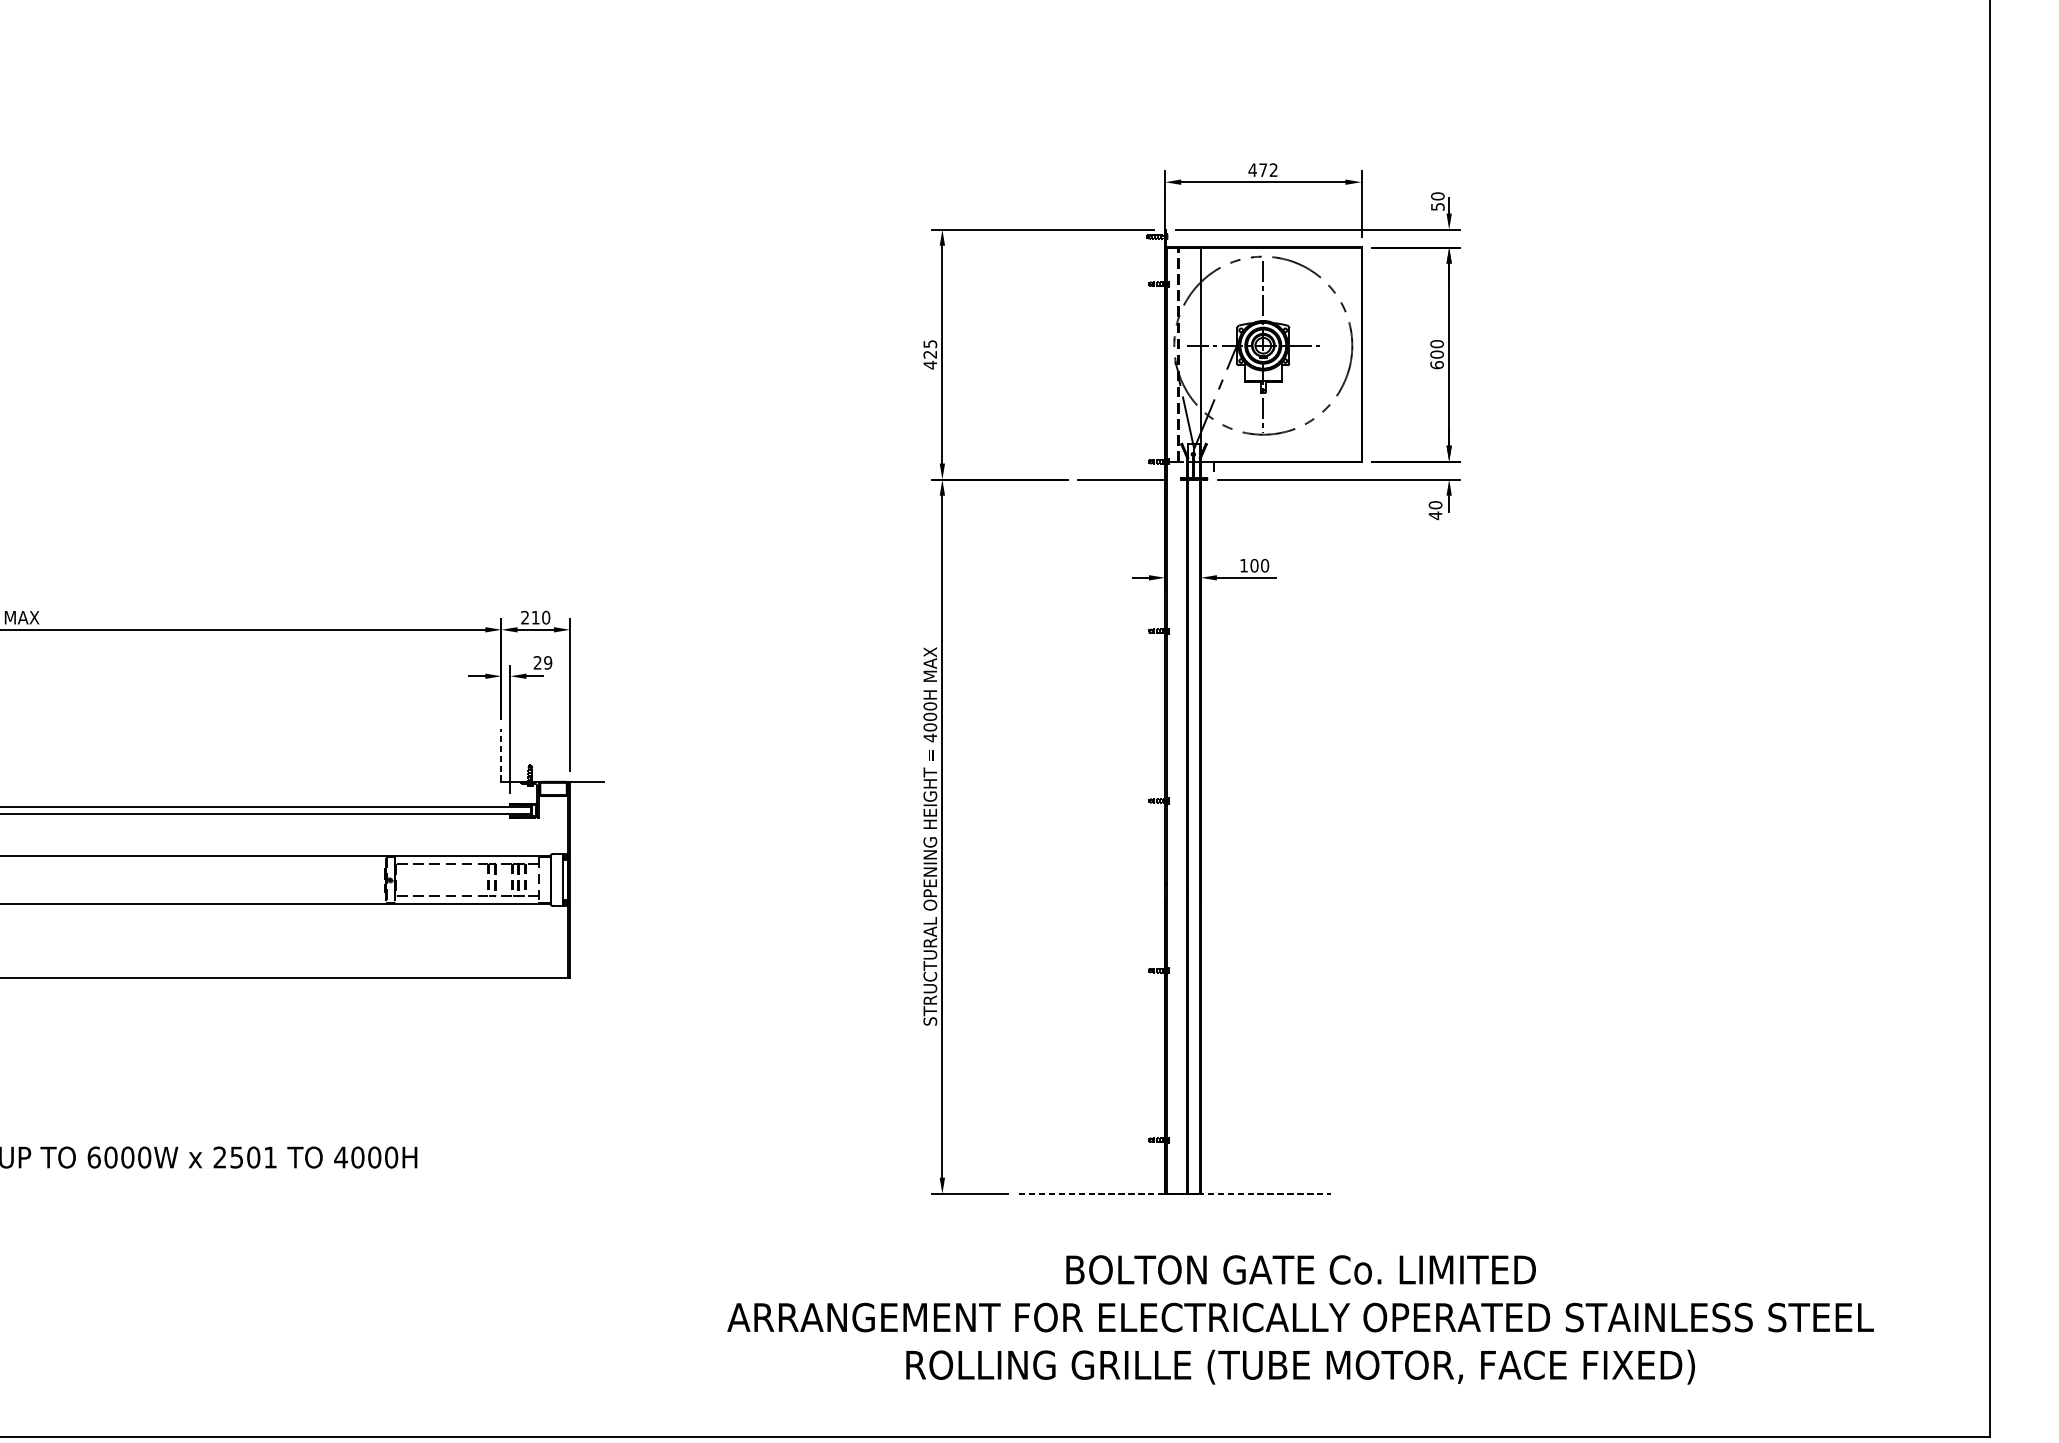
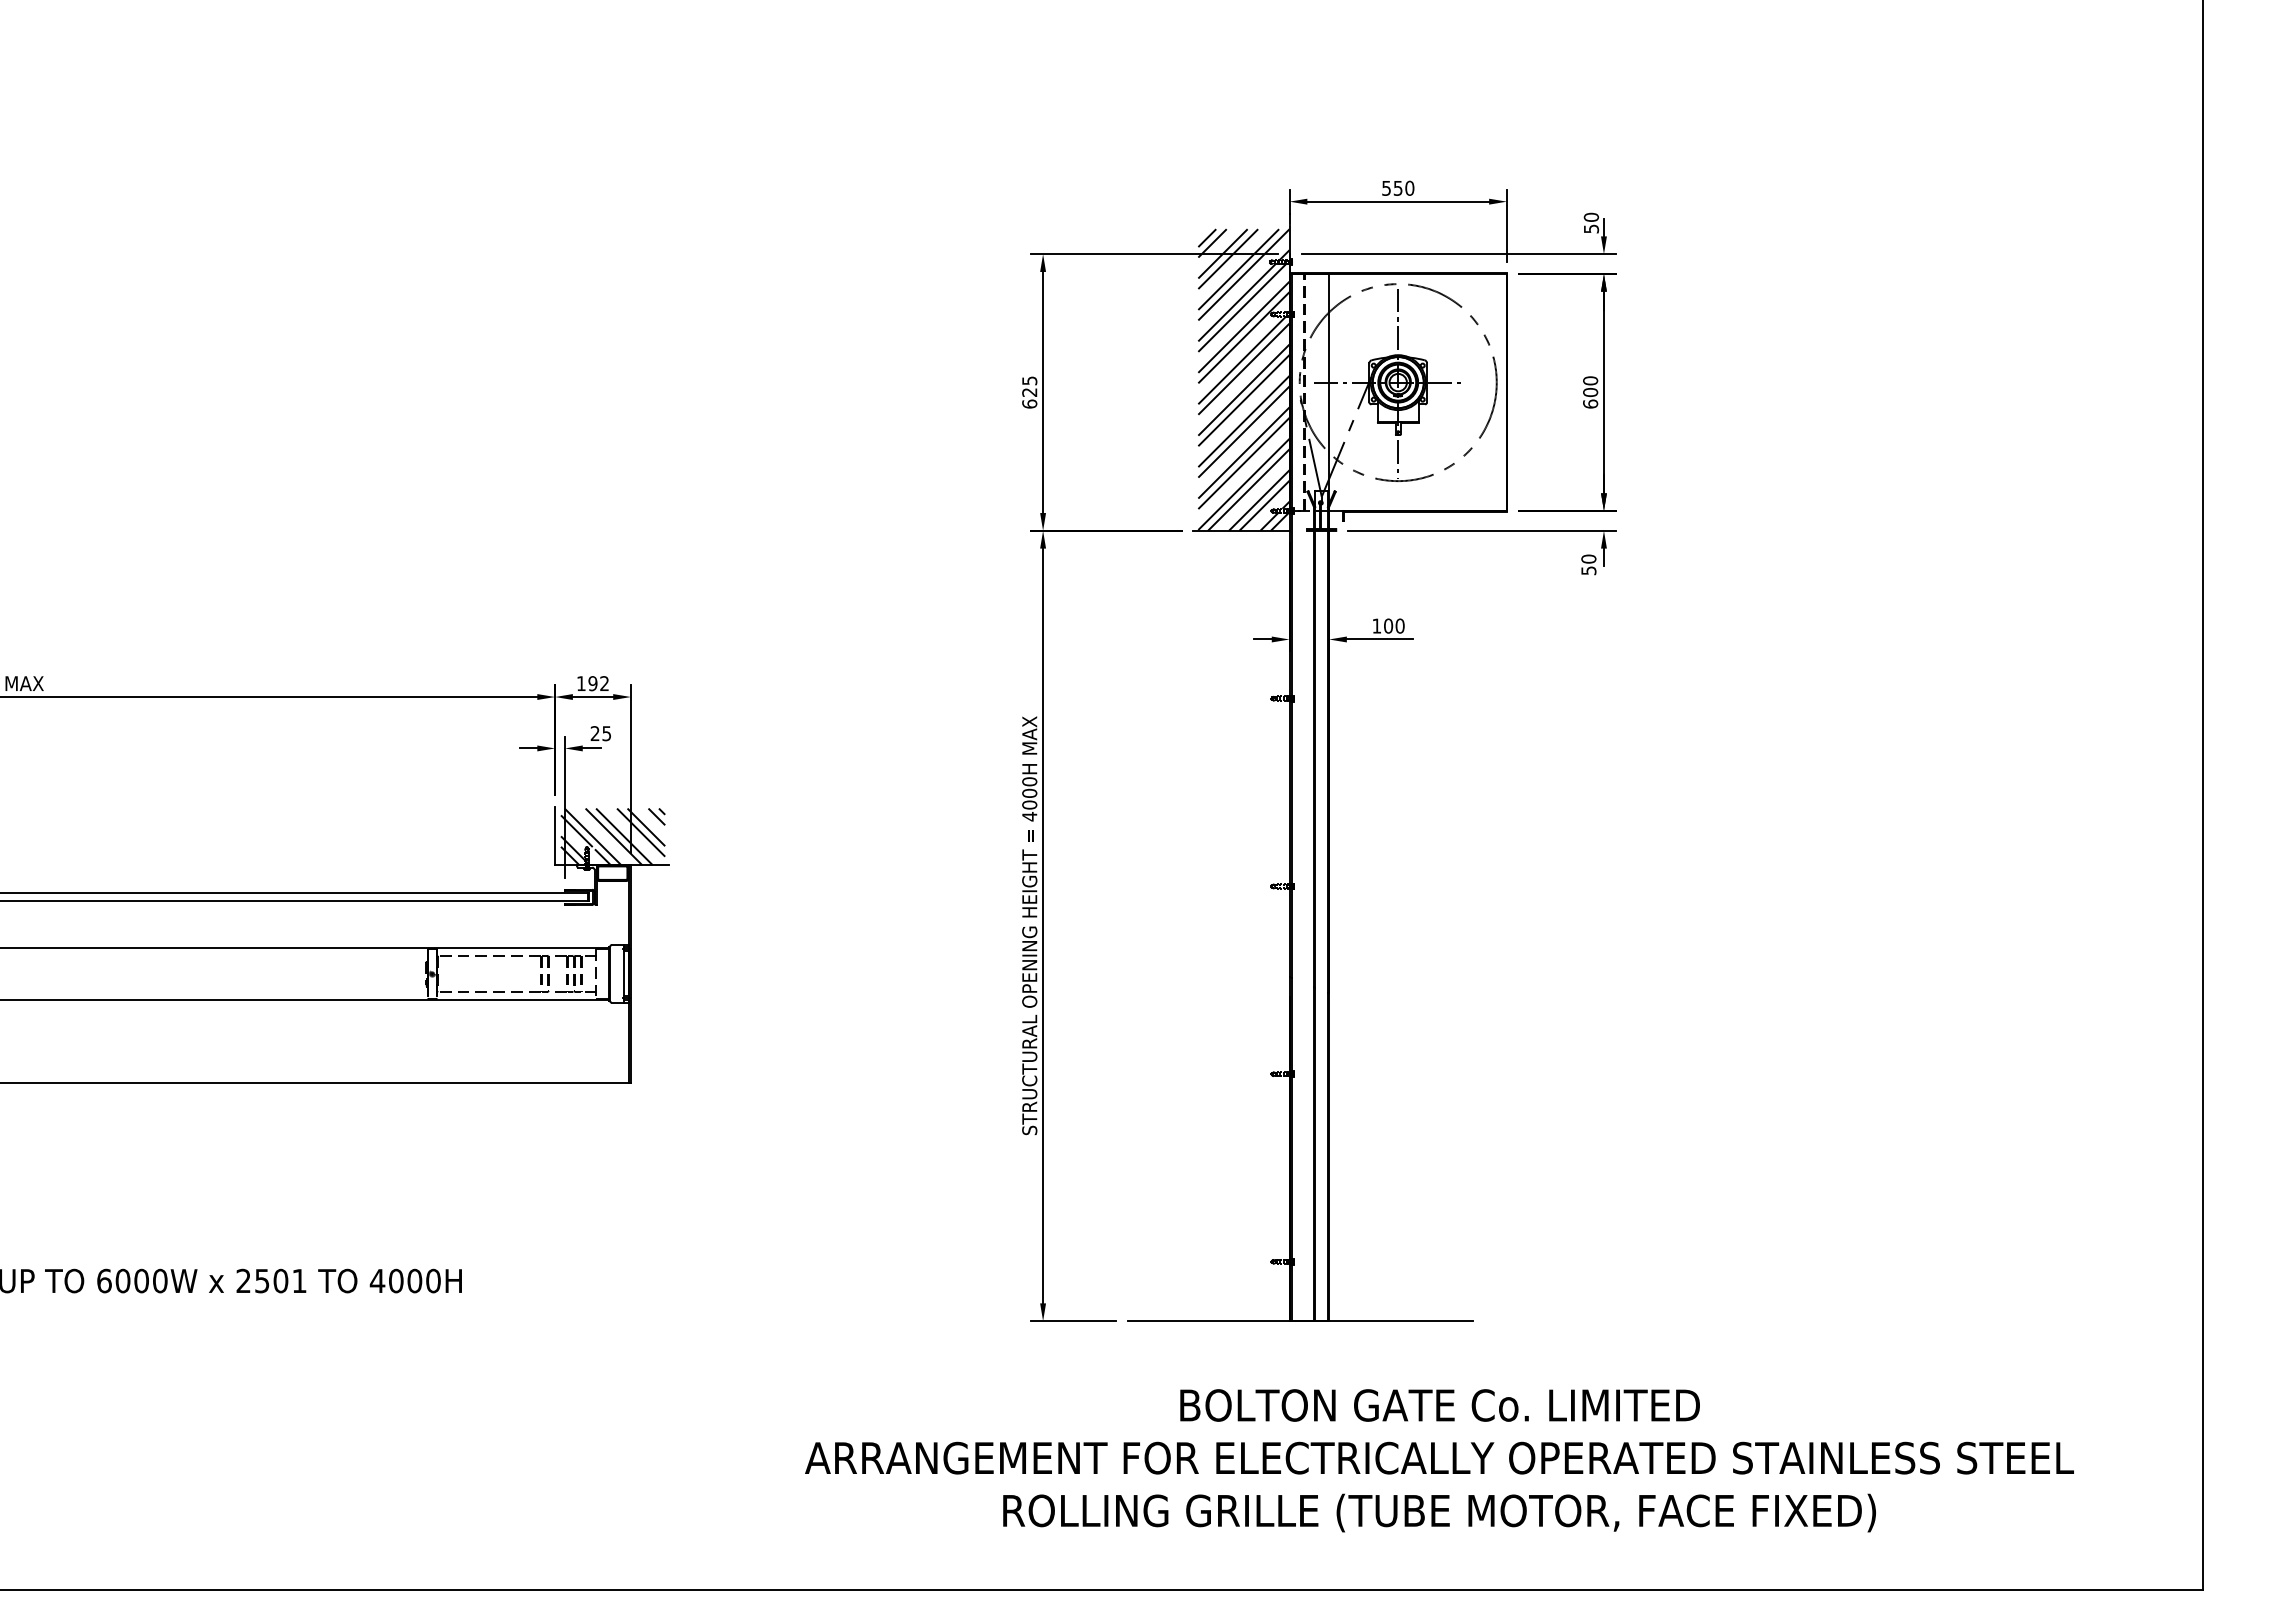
text: (1262, 169) -> (1397, 187), 472 -> 550
hatch: (1123, 342) -> (1243, 379), added
text: (930, 364) -> (1029, 403), 425 -> 625
text: (1435, 515) -> (1588, 570), 40 -> 50
text: (536, 617) -> (593, 683), 210 -> 192
text: (547, 662) -> (606, 733), 29 -> 25
line: (501, 754) -> (555, 835), dashed -> solid
hatch: (554, 755) -> (613, 836), added
line: (1174, 1194) -> (1300, 1321), dashed -> solid

